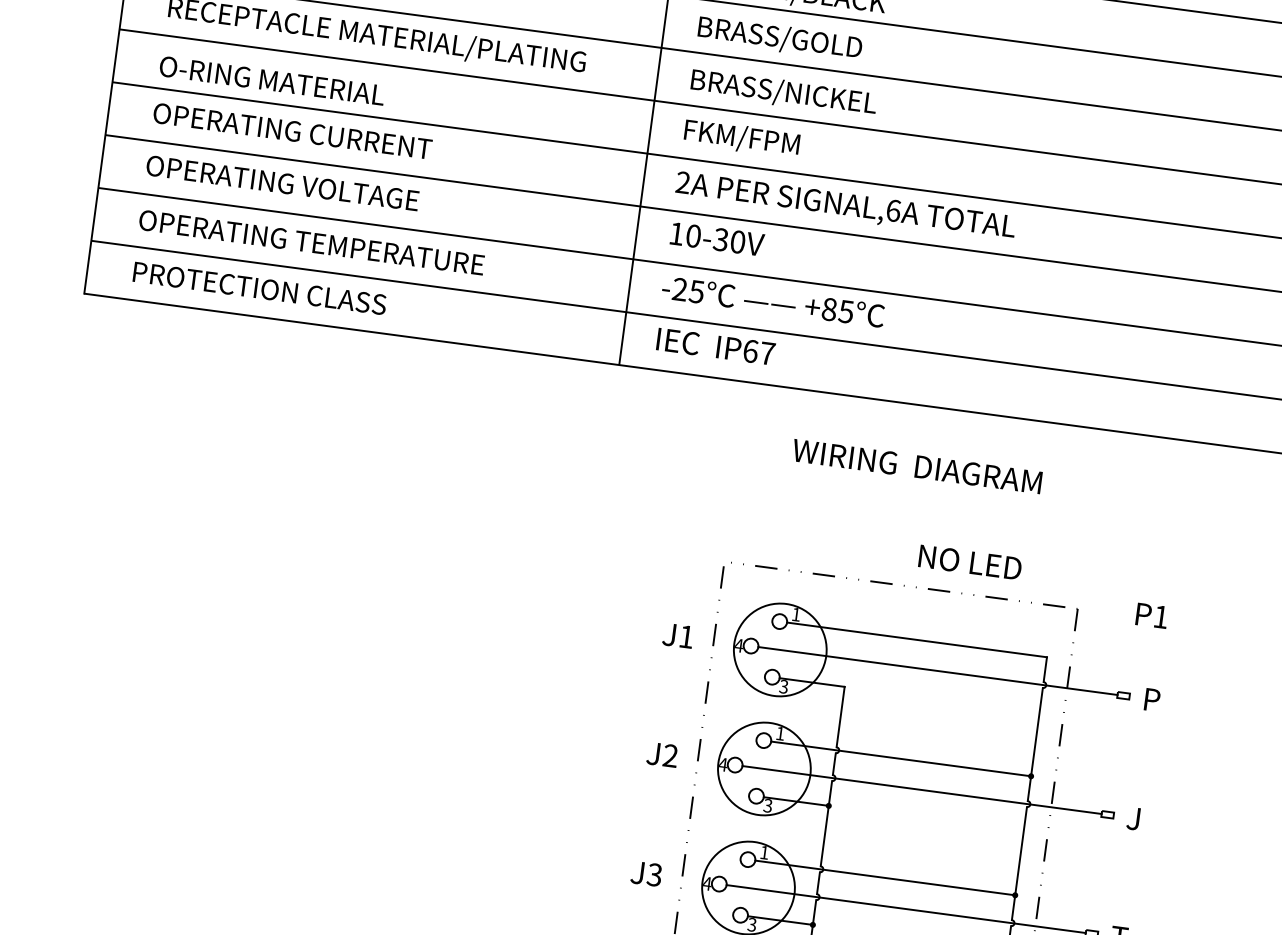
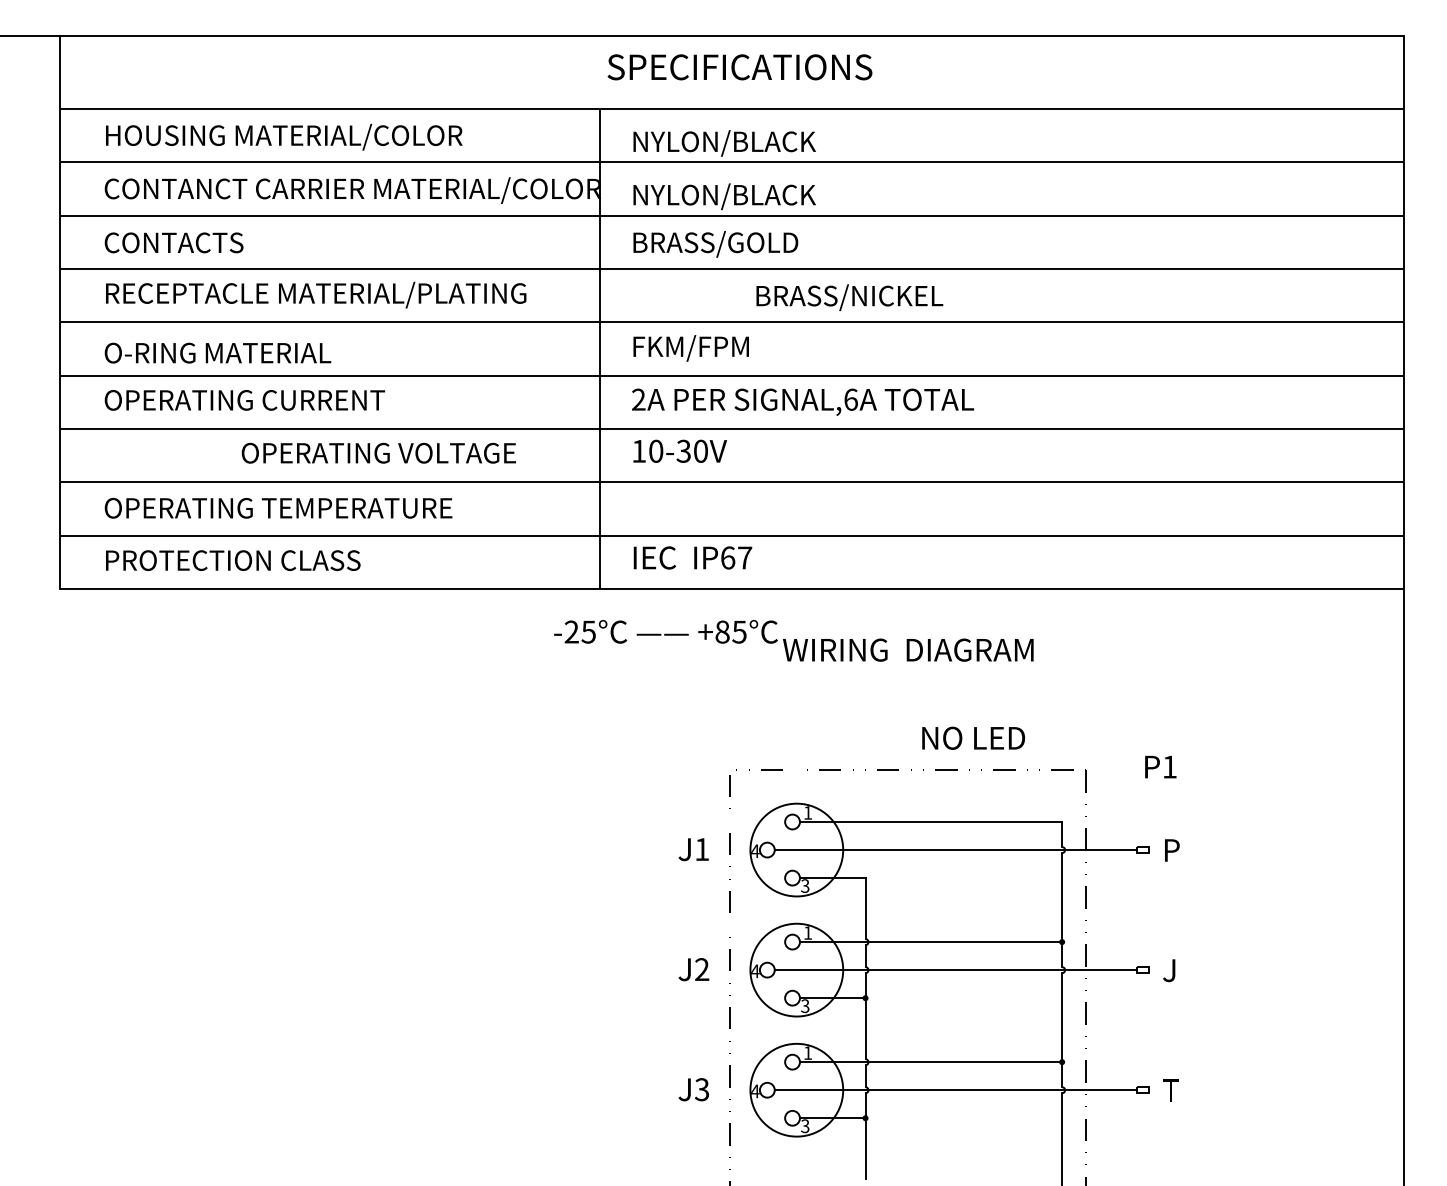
text: (783, 92) -> (849, 297), moved
text: (282, 182) -> (378, 452), moved
text: (773, 301) -> (665, 631), moved

